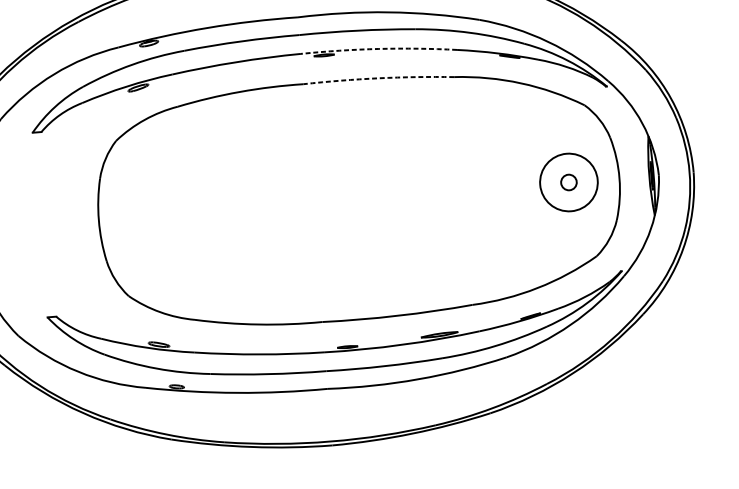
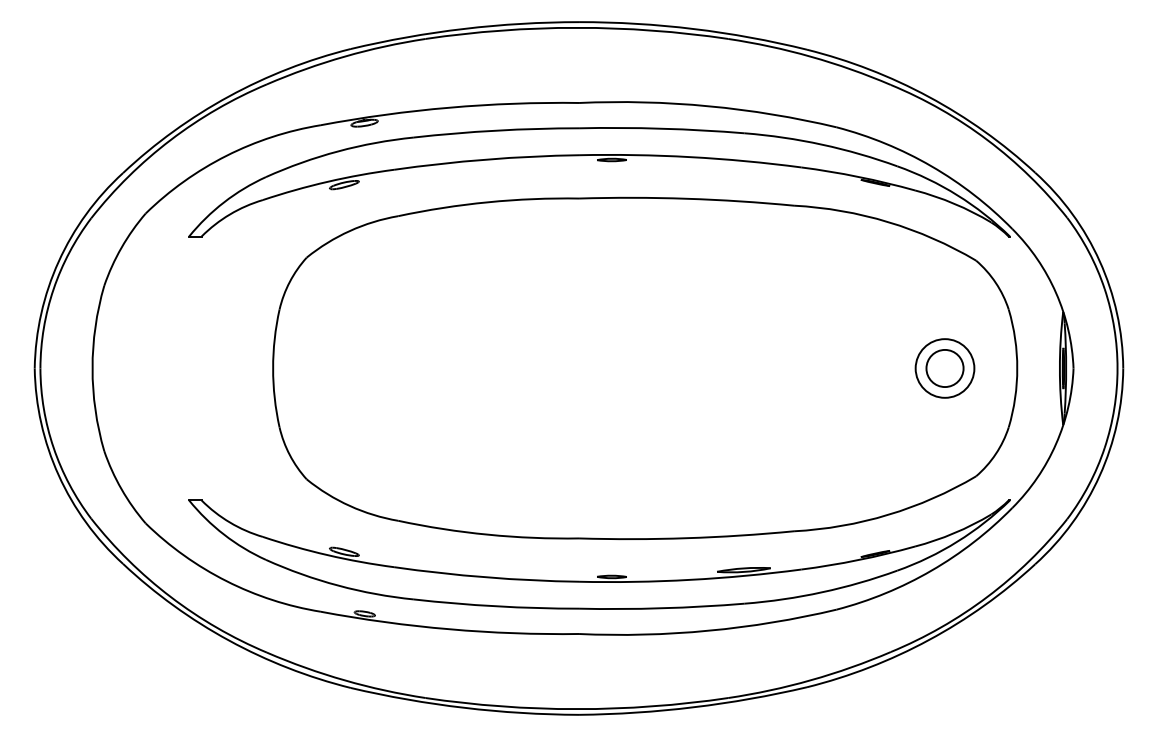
arc: (379, 49) -> (690, 157), dashed -> solid
arc: (378, 78) -> (686, 198), dashed -> solid
circle: (568, 182) -> (944, 368), size x0.71
circle: (568, 182) -> (944, 368), size x1.67

